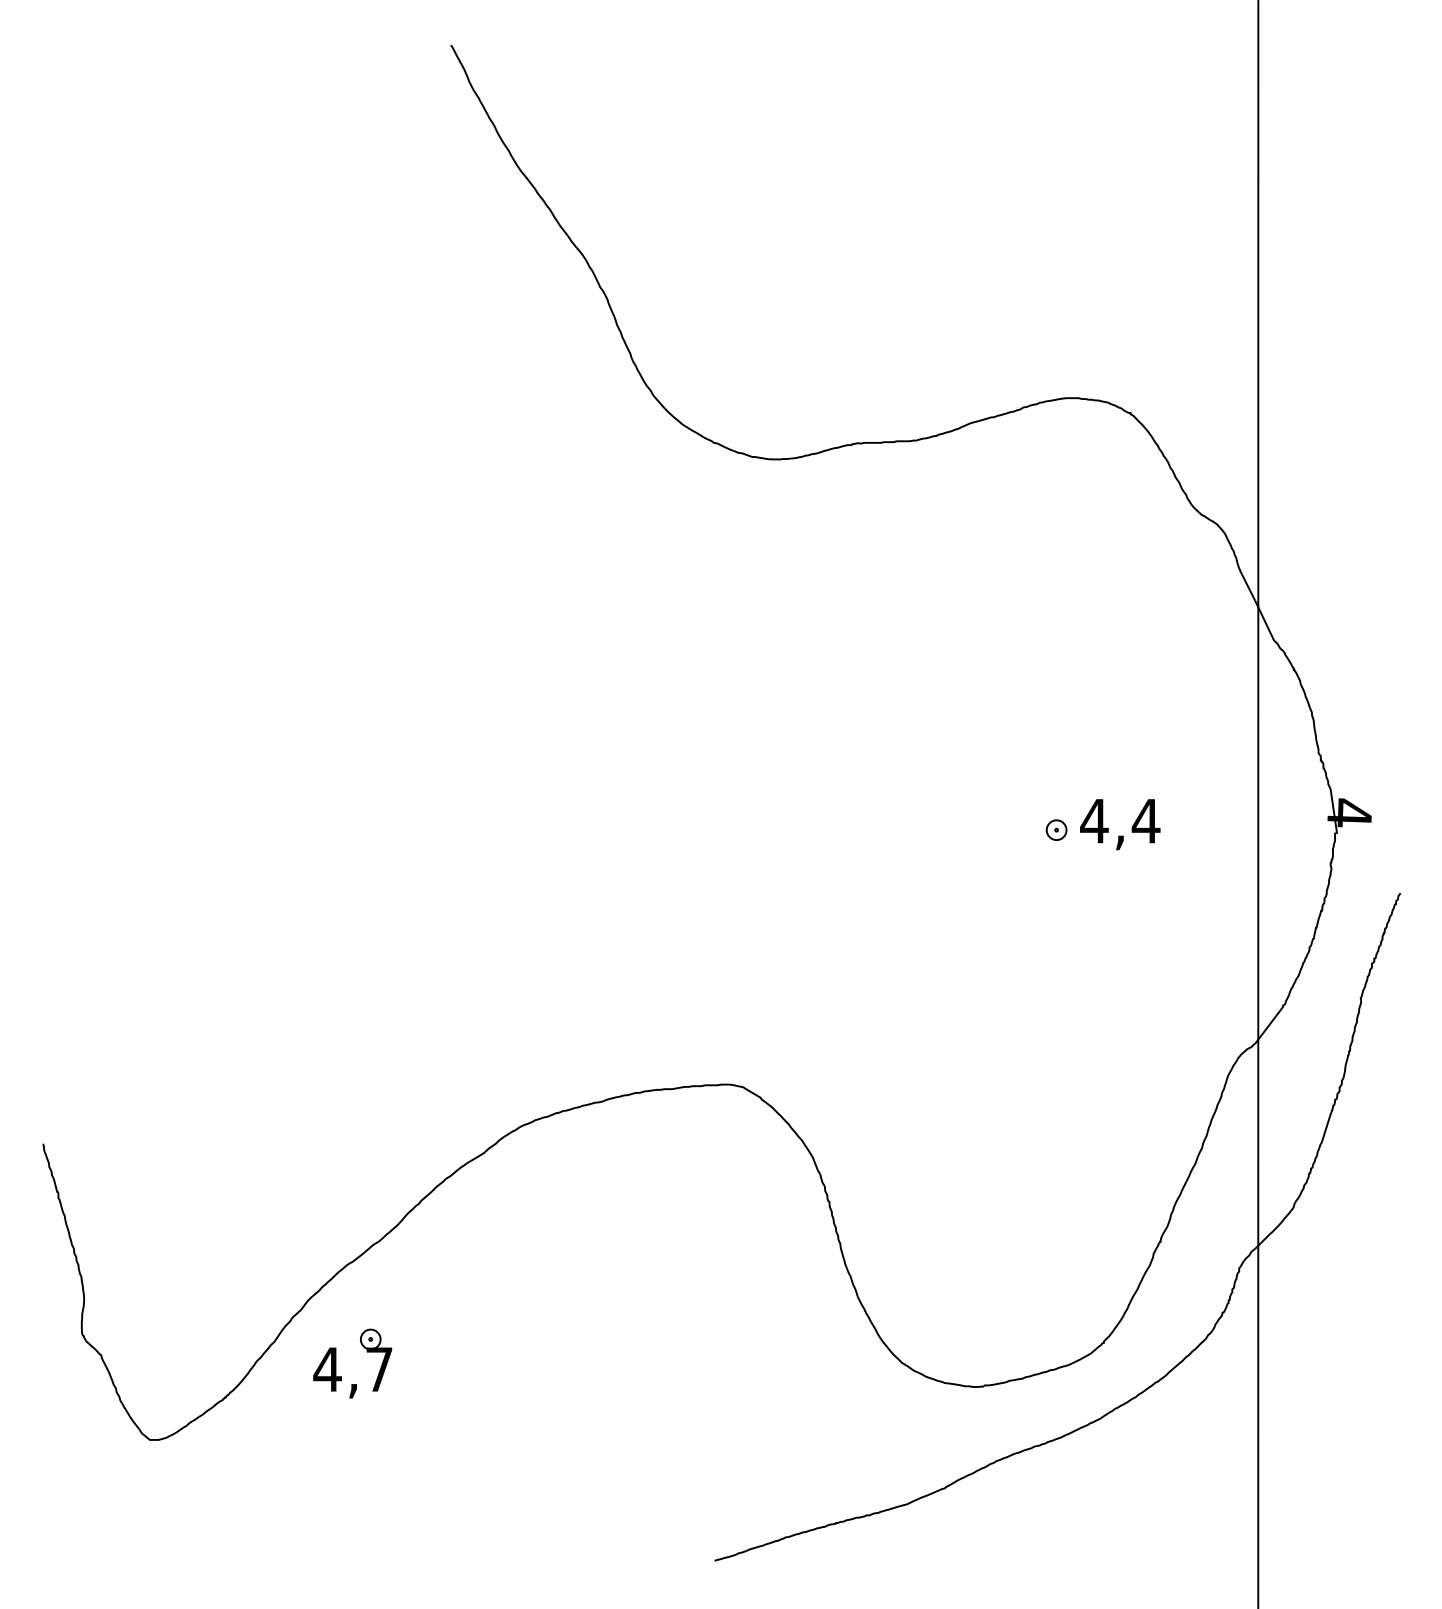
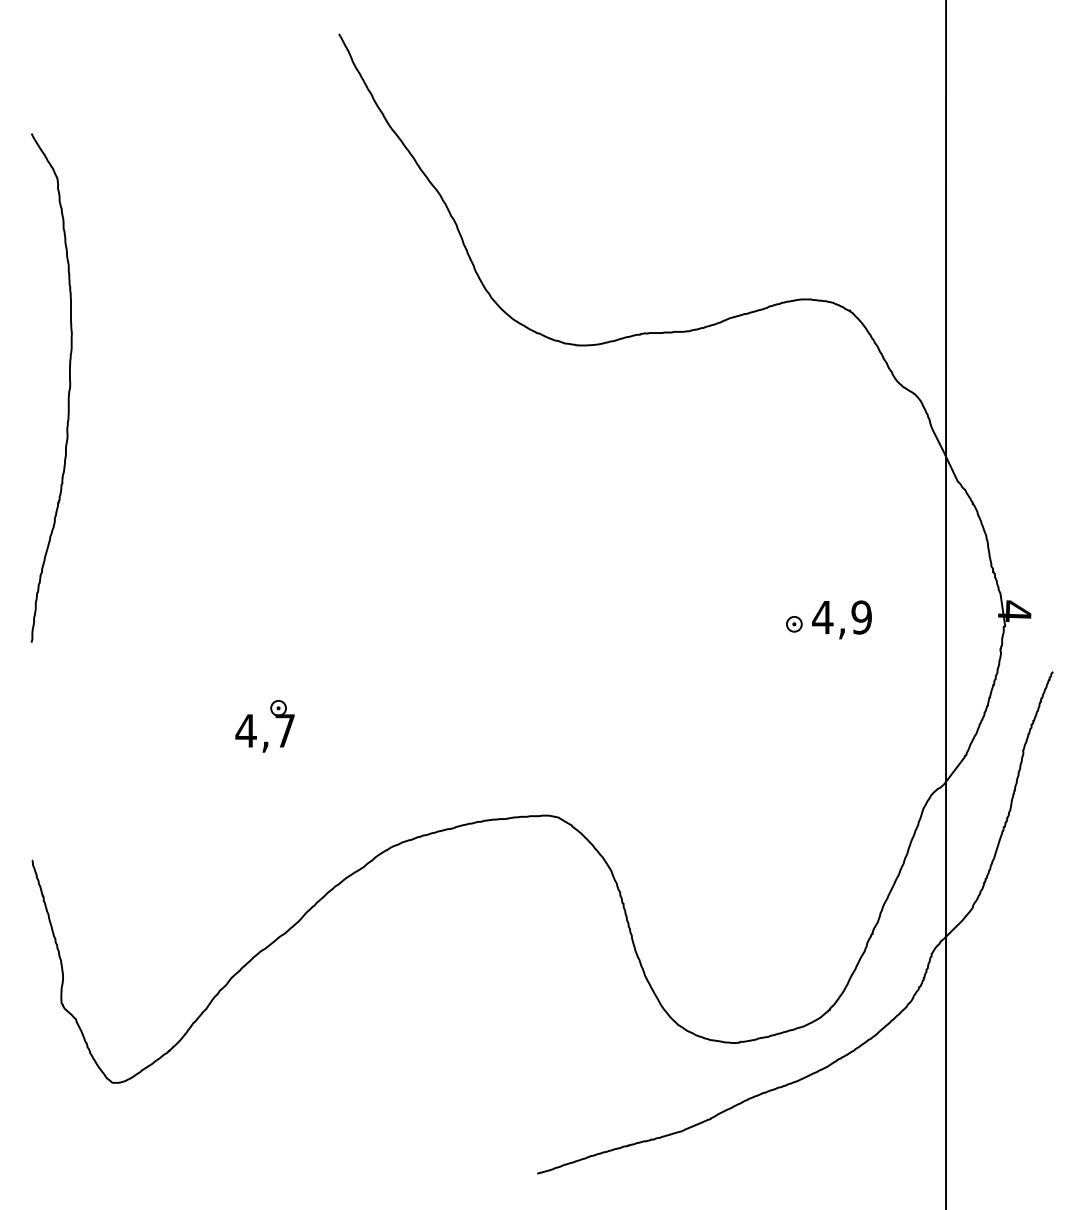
curve: (91, 517) -> (68, 389), added
text: (1145, 821) -> (861, 617), 4,4 -> 4,9
part: (336, 1363) -> (252, 726), moved

